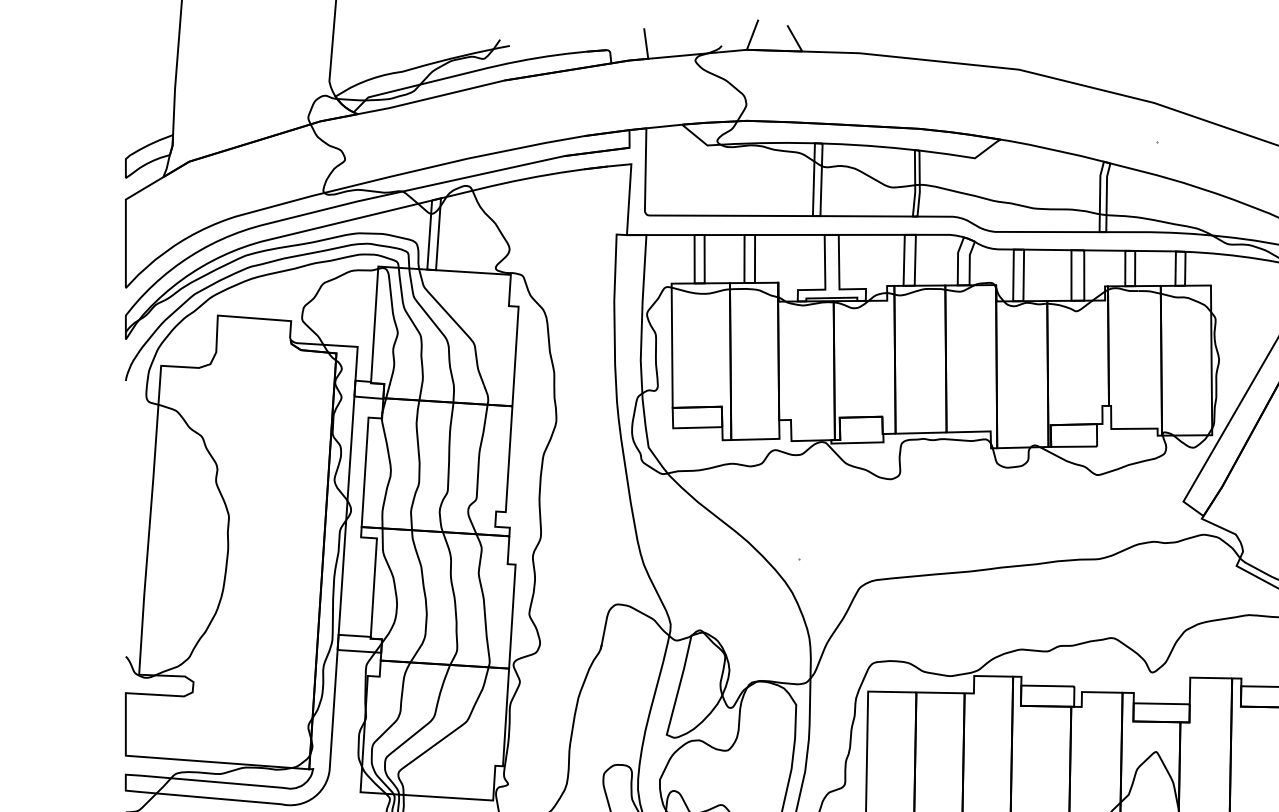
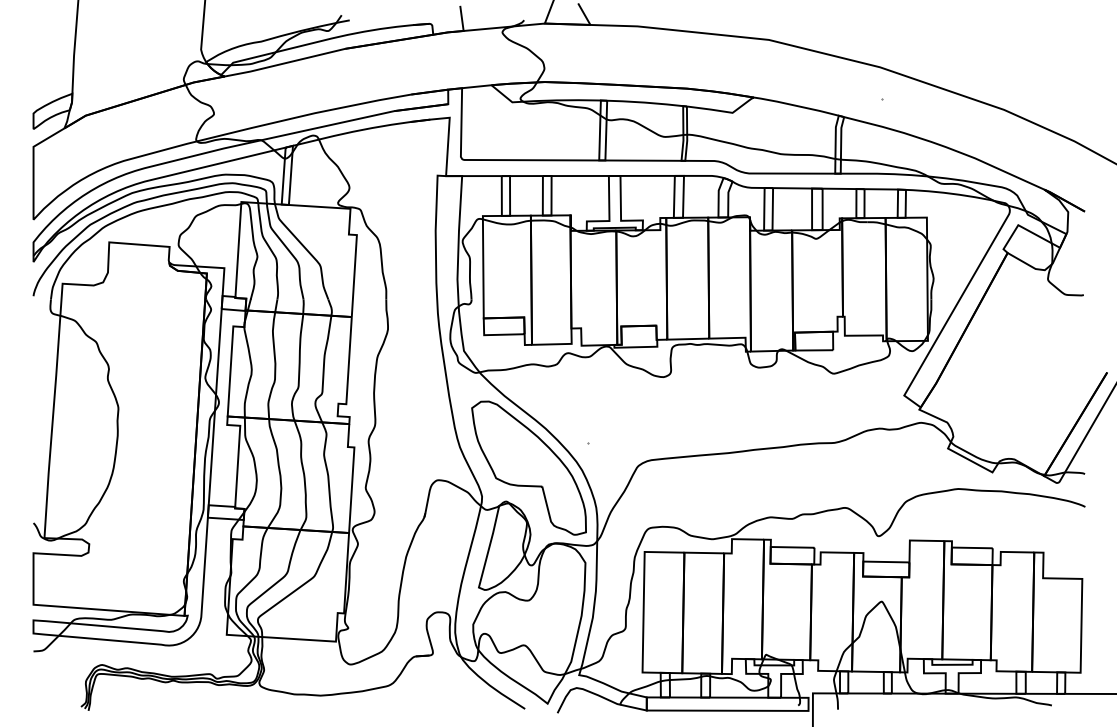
part: (727, 589) -> (528, 467), added

